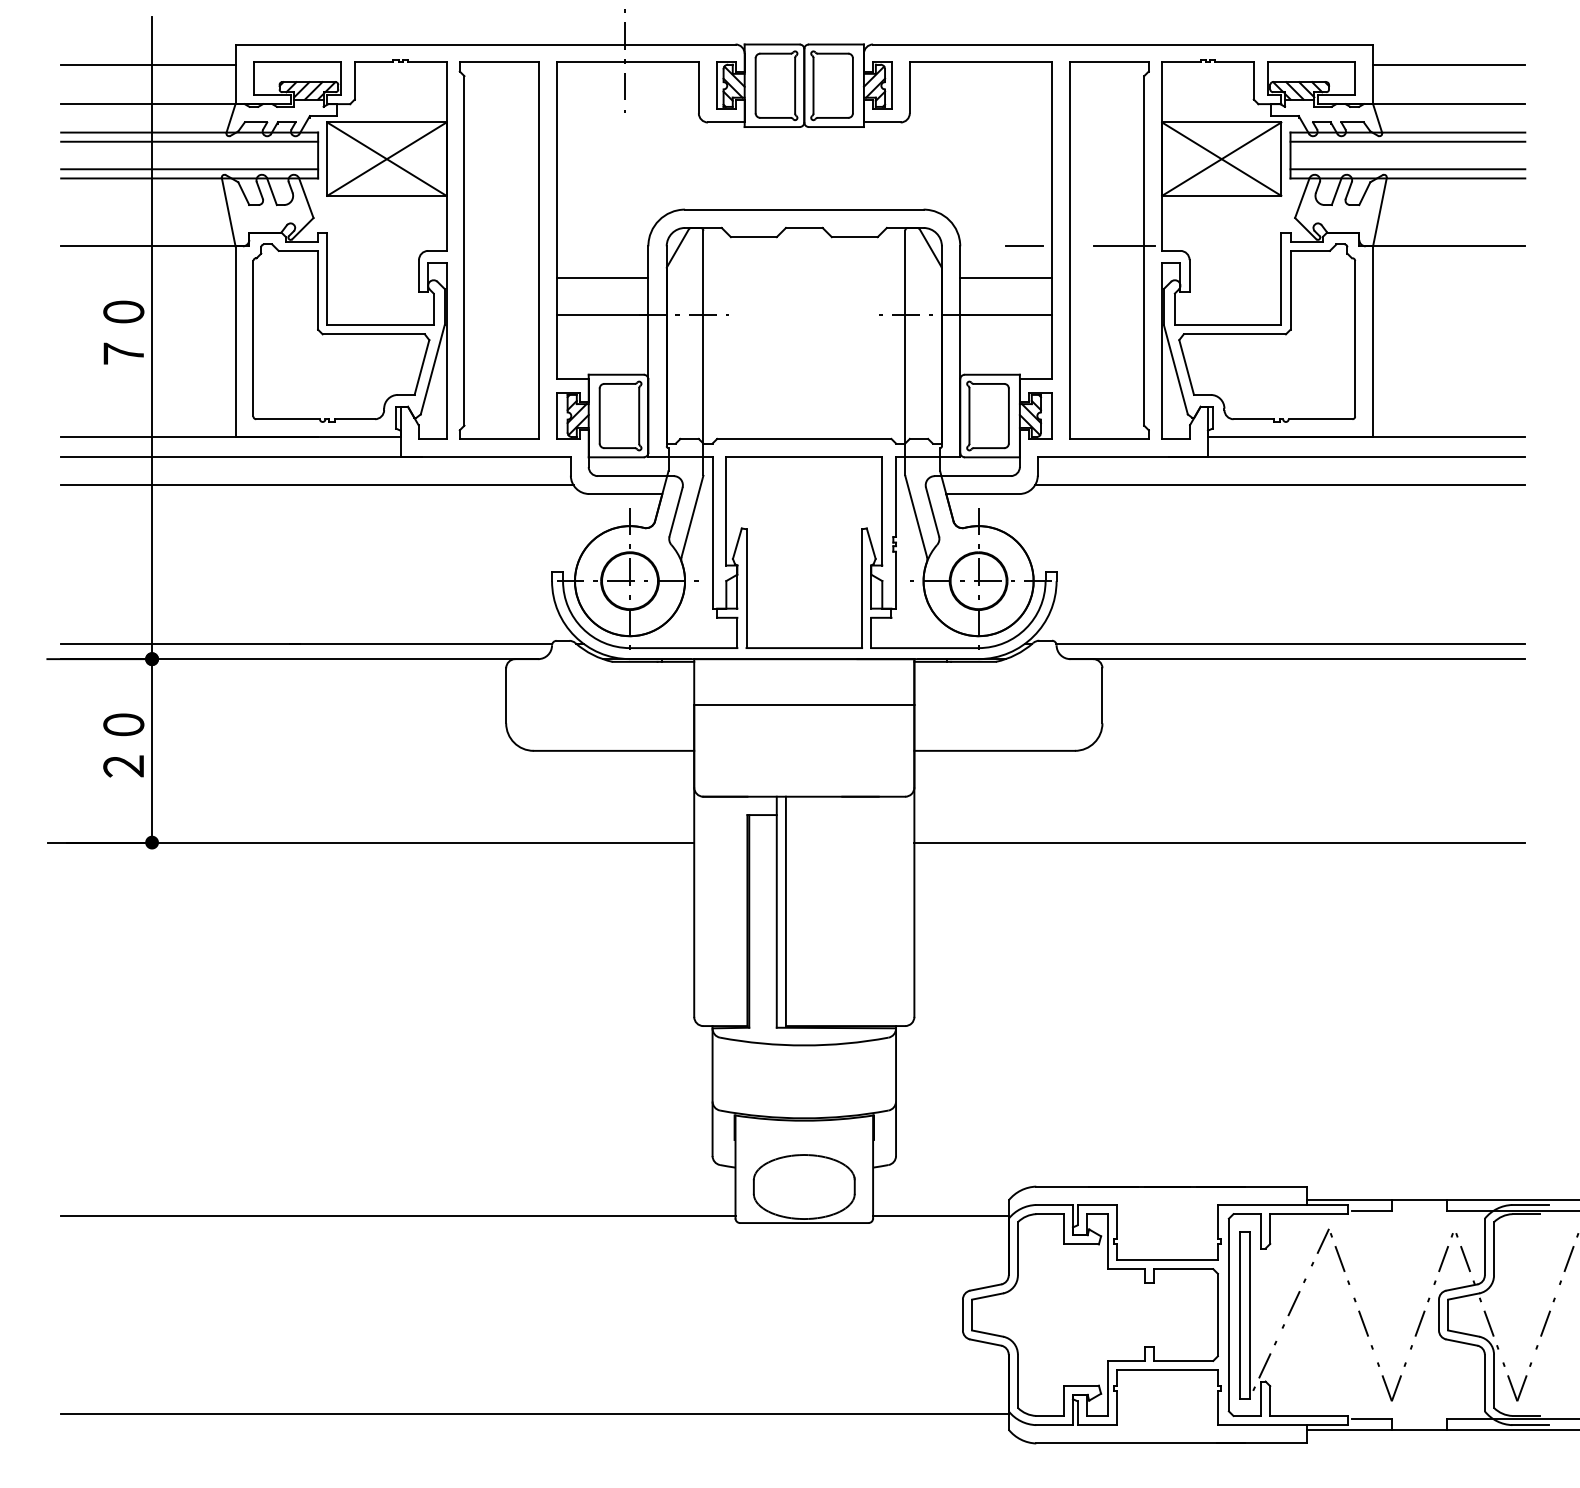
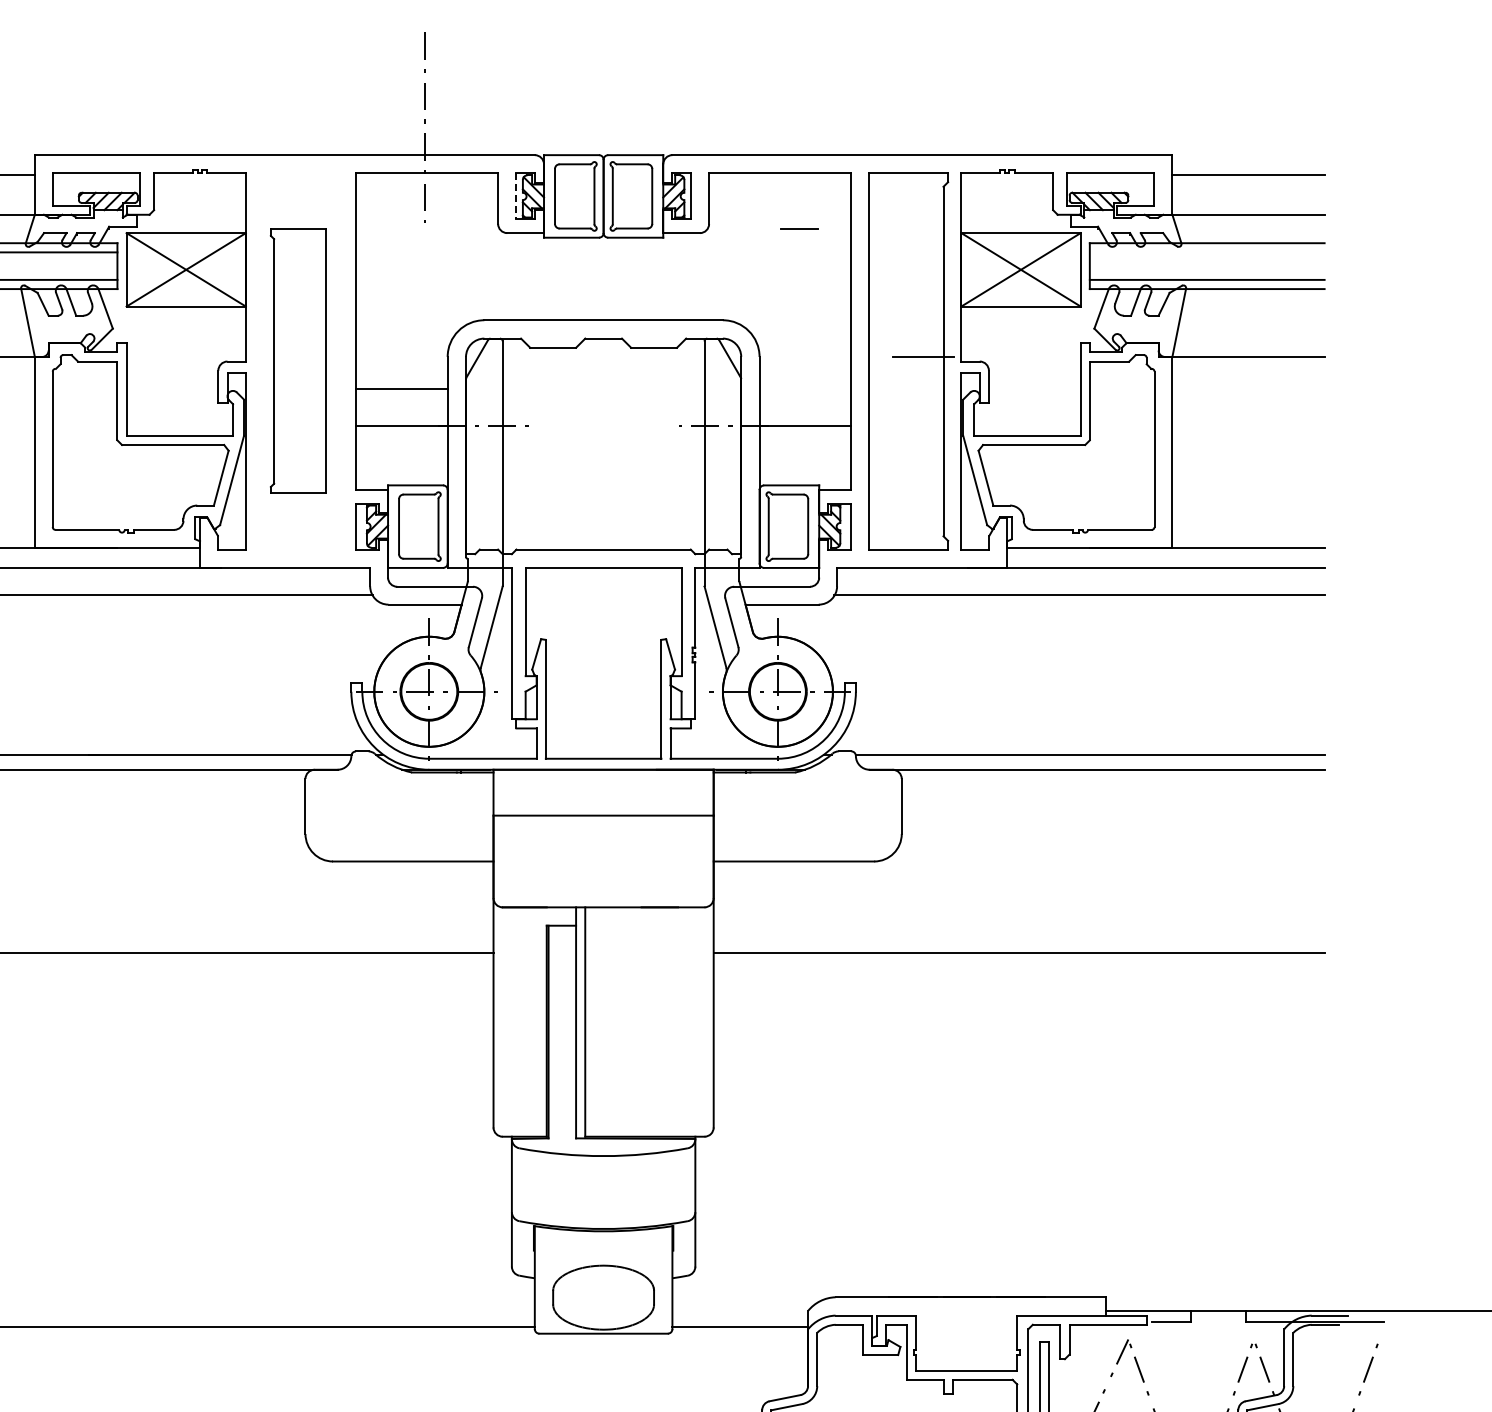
line: (716, 86) -> (515, 197), solid -> dashed
line: (1407, 141) -> (1206, 252), removed
line: (1024, 245) -> (799, 228), moved
part: (498, 250) -> (297, 361), size x0.7
line: (1006, 278) -> (805, 389), removed

